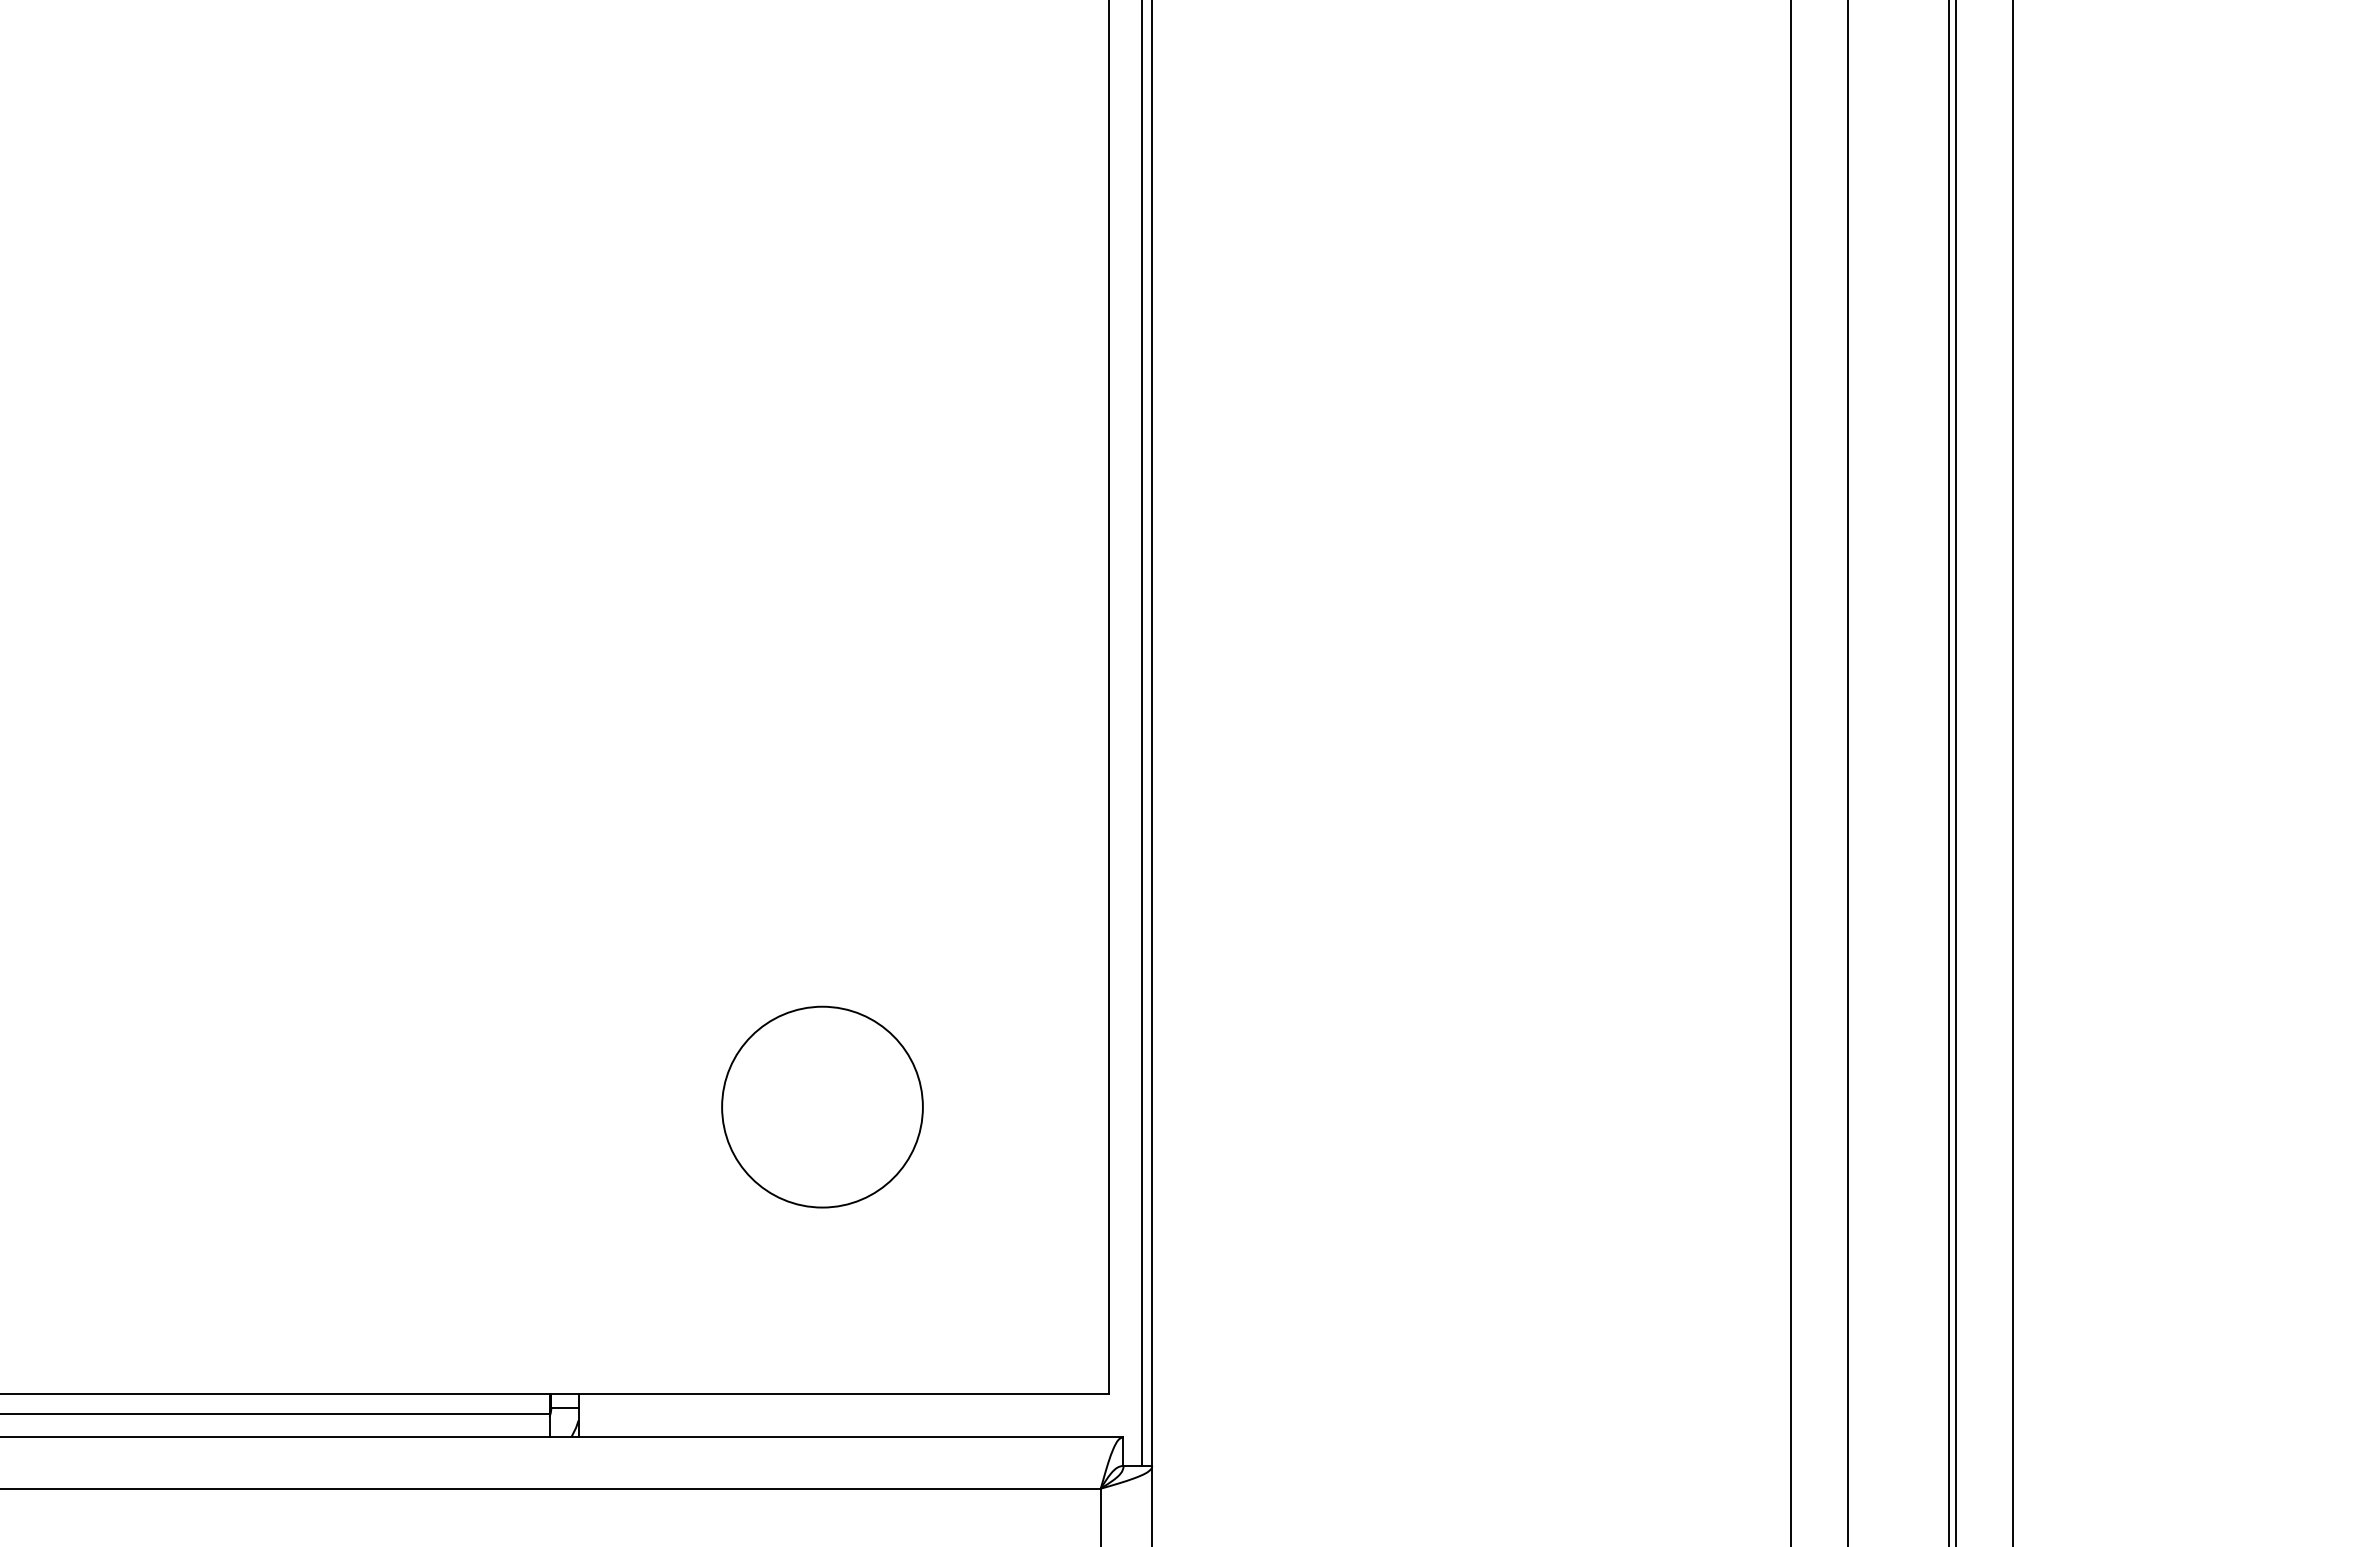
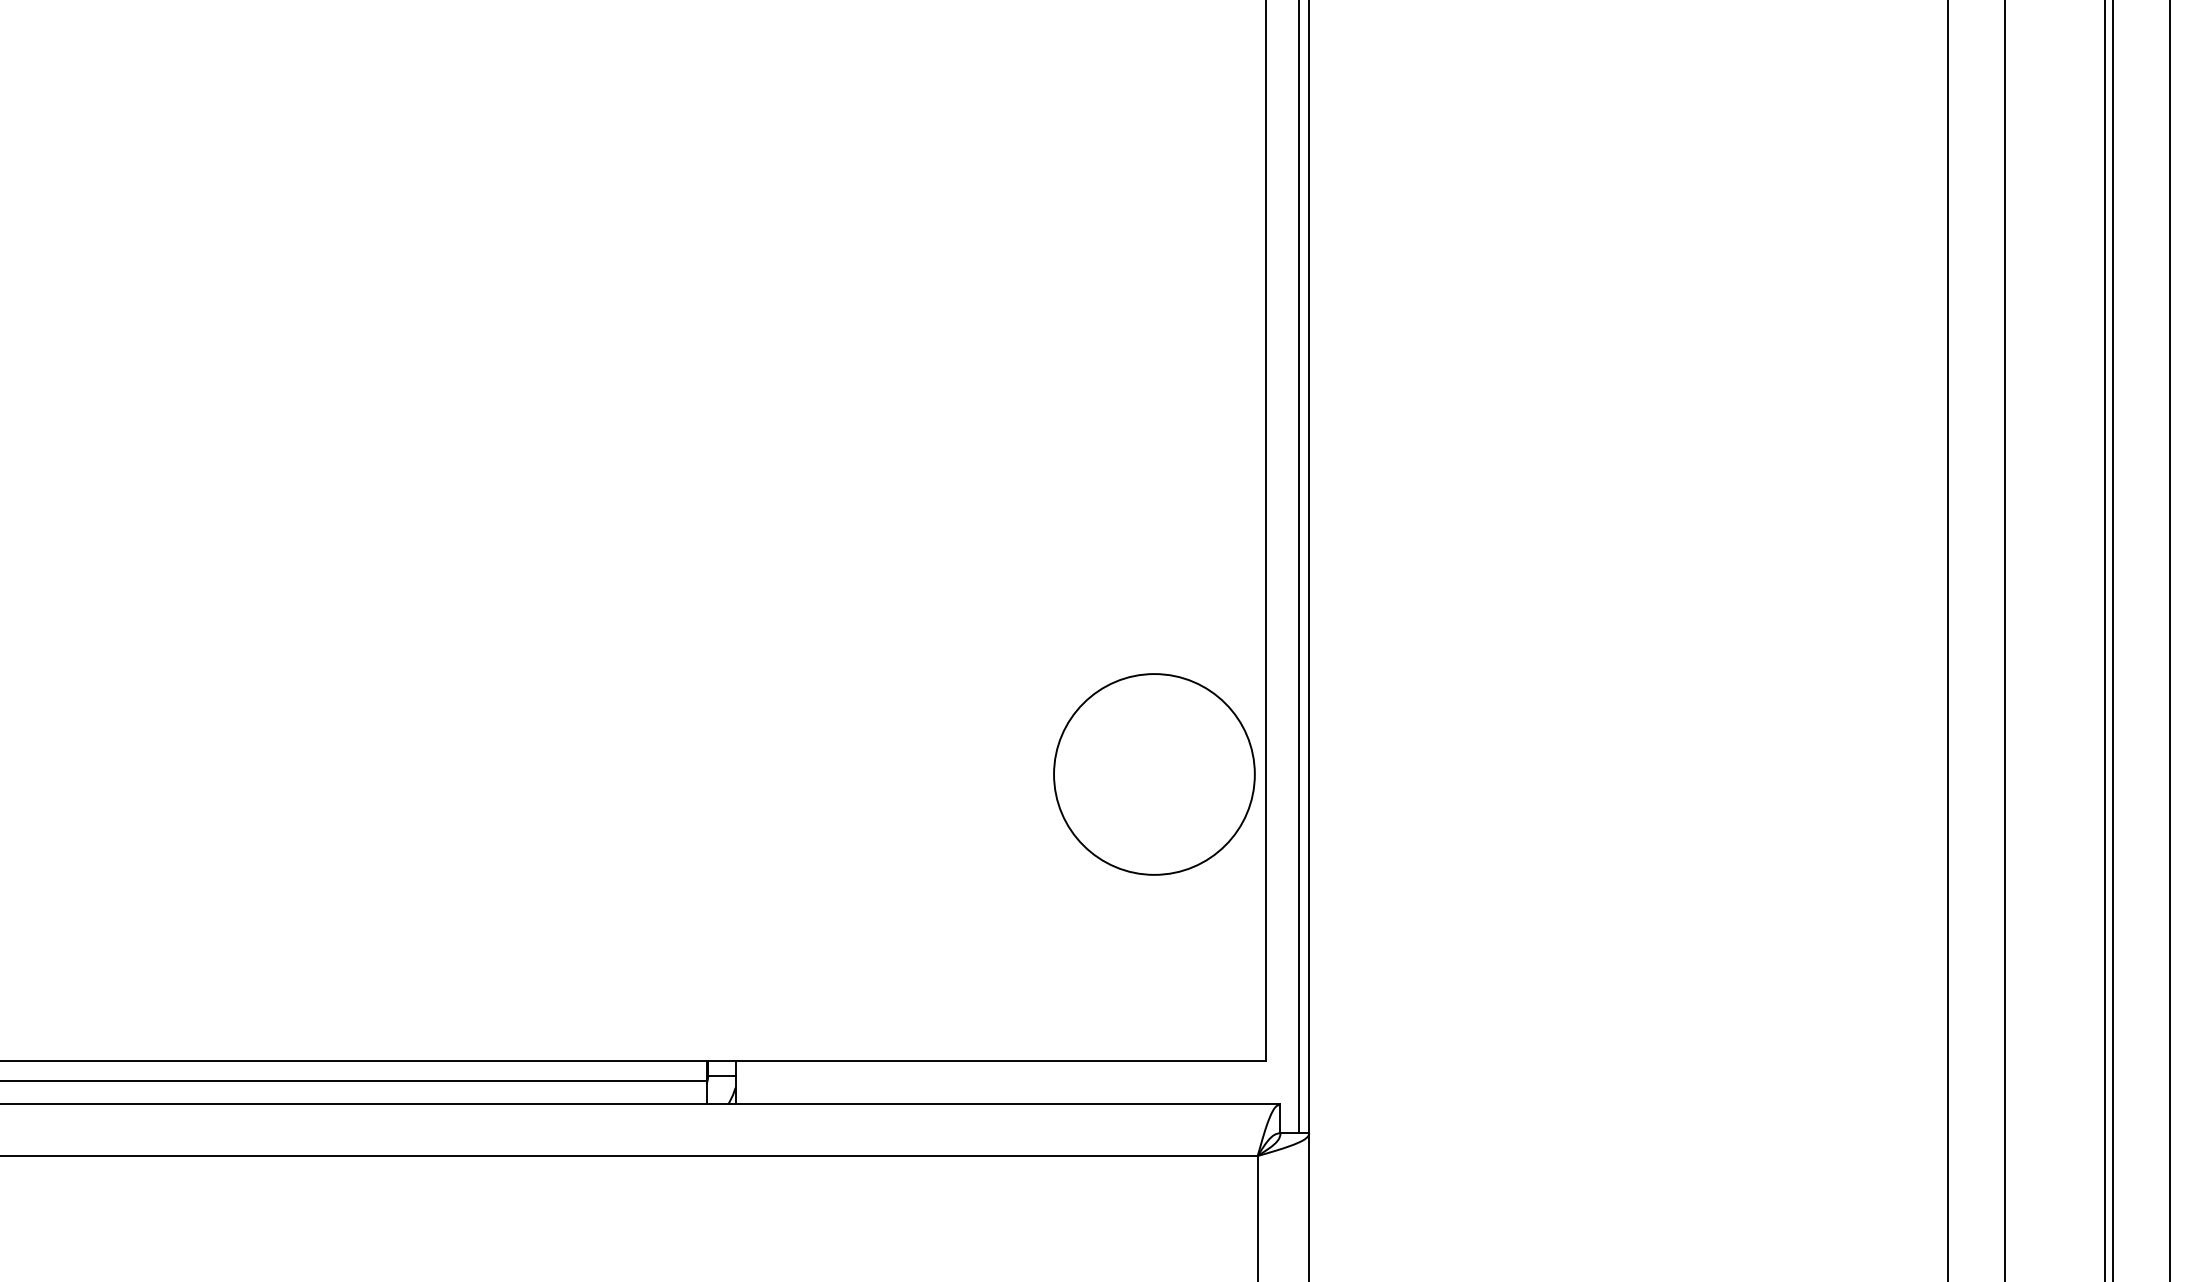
circle: (822, 1106) -> (1154, 773), moved

